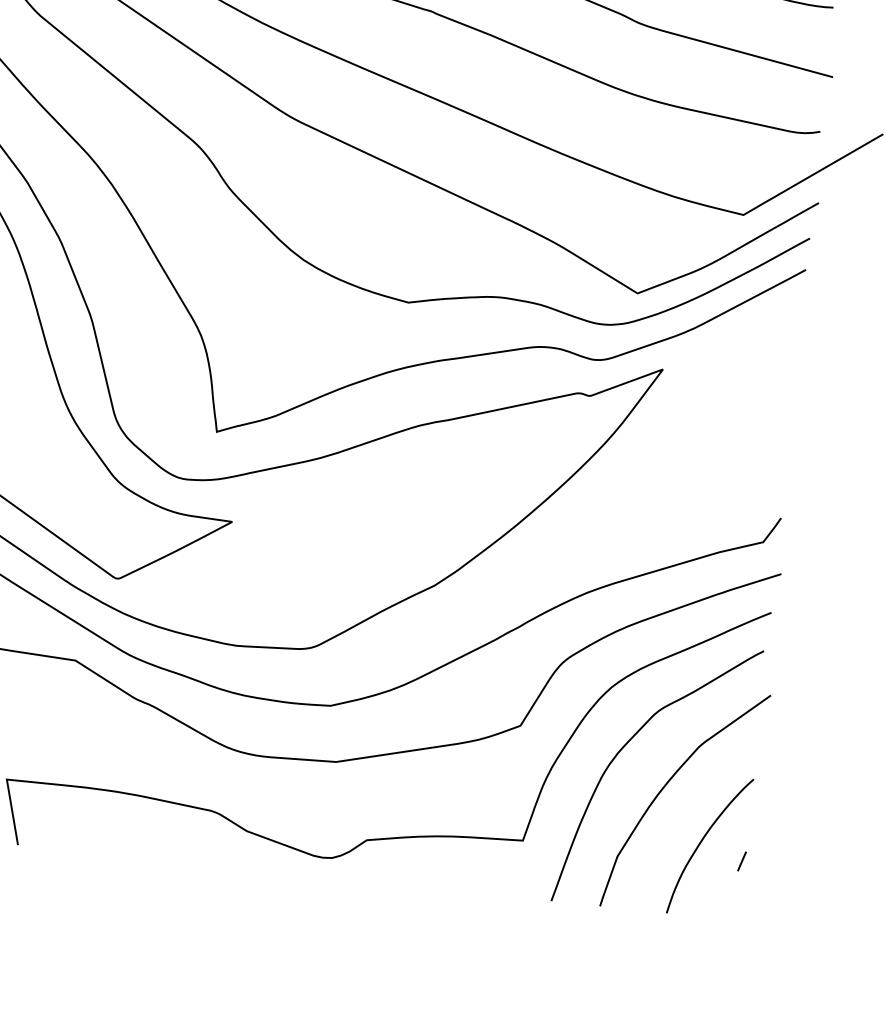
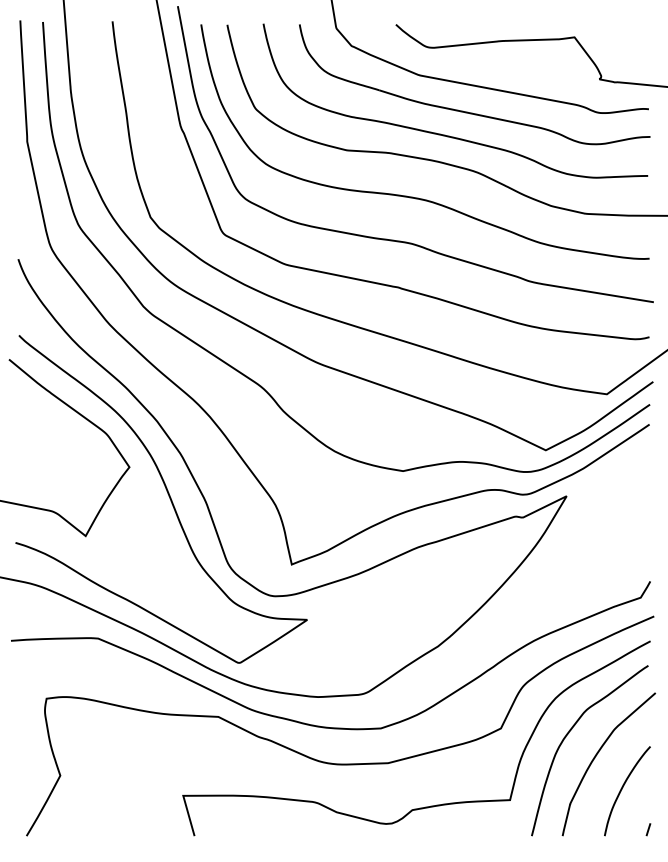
line: (742, 861) -> (648, 829), moved

